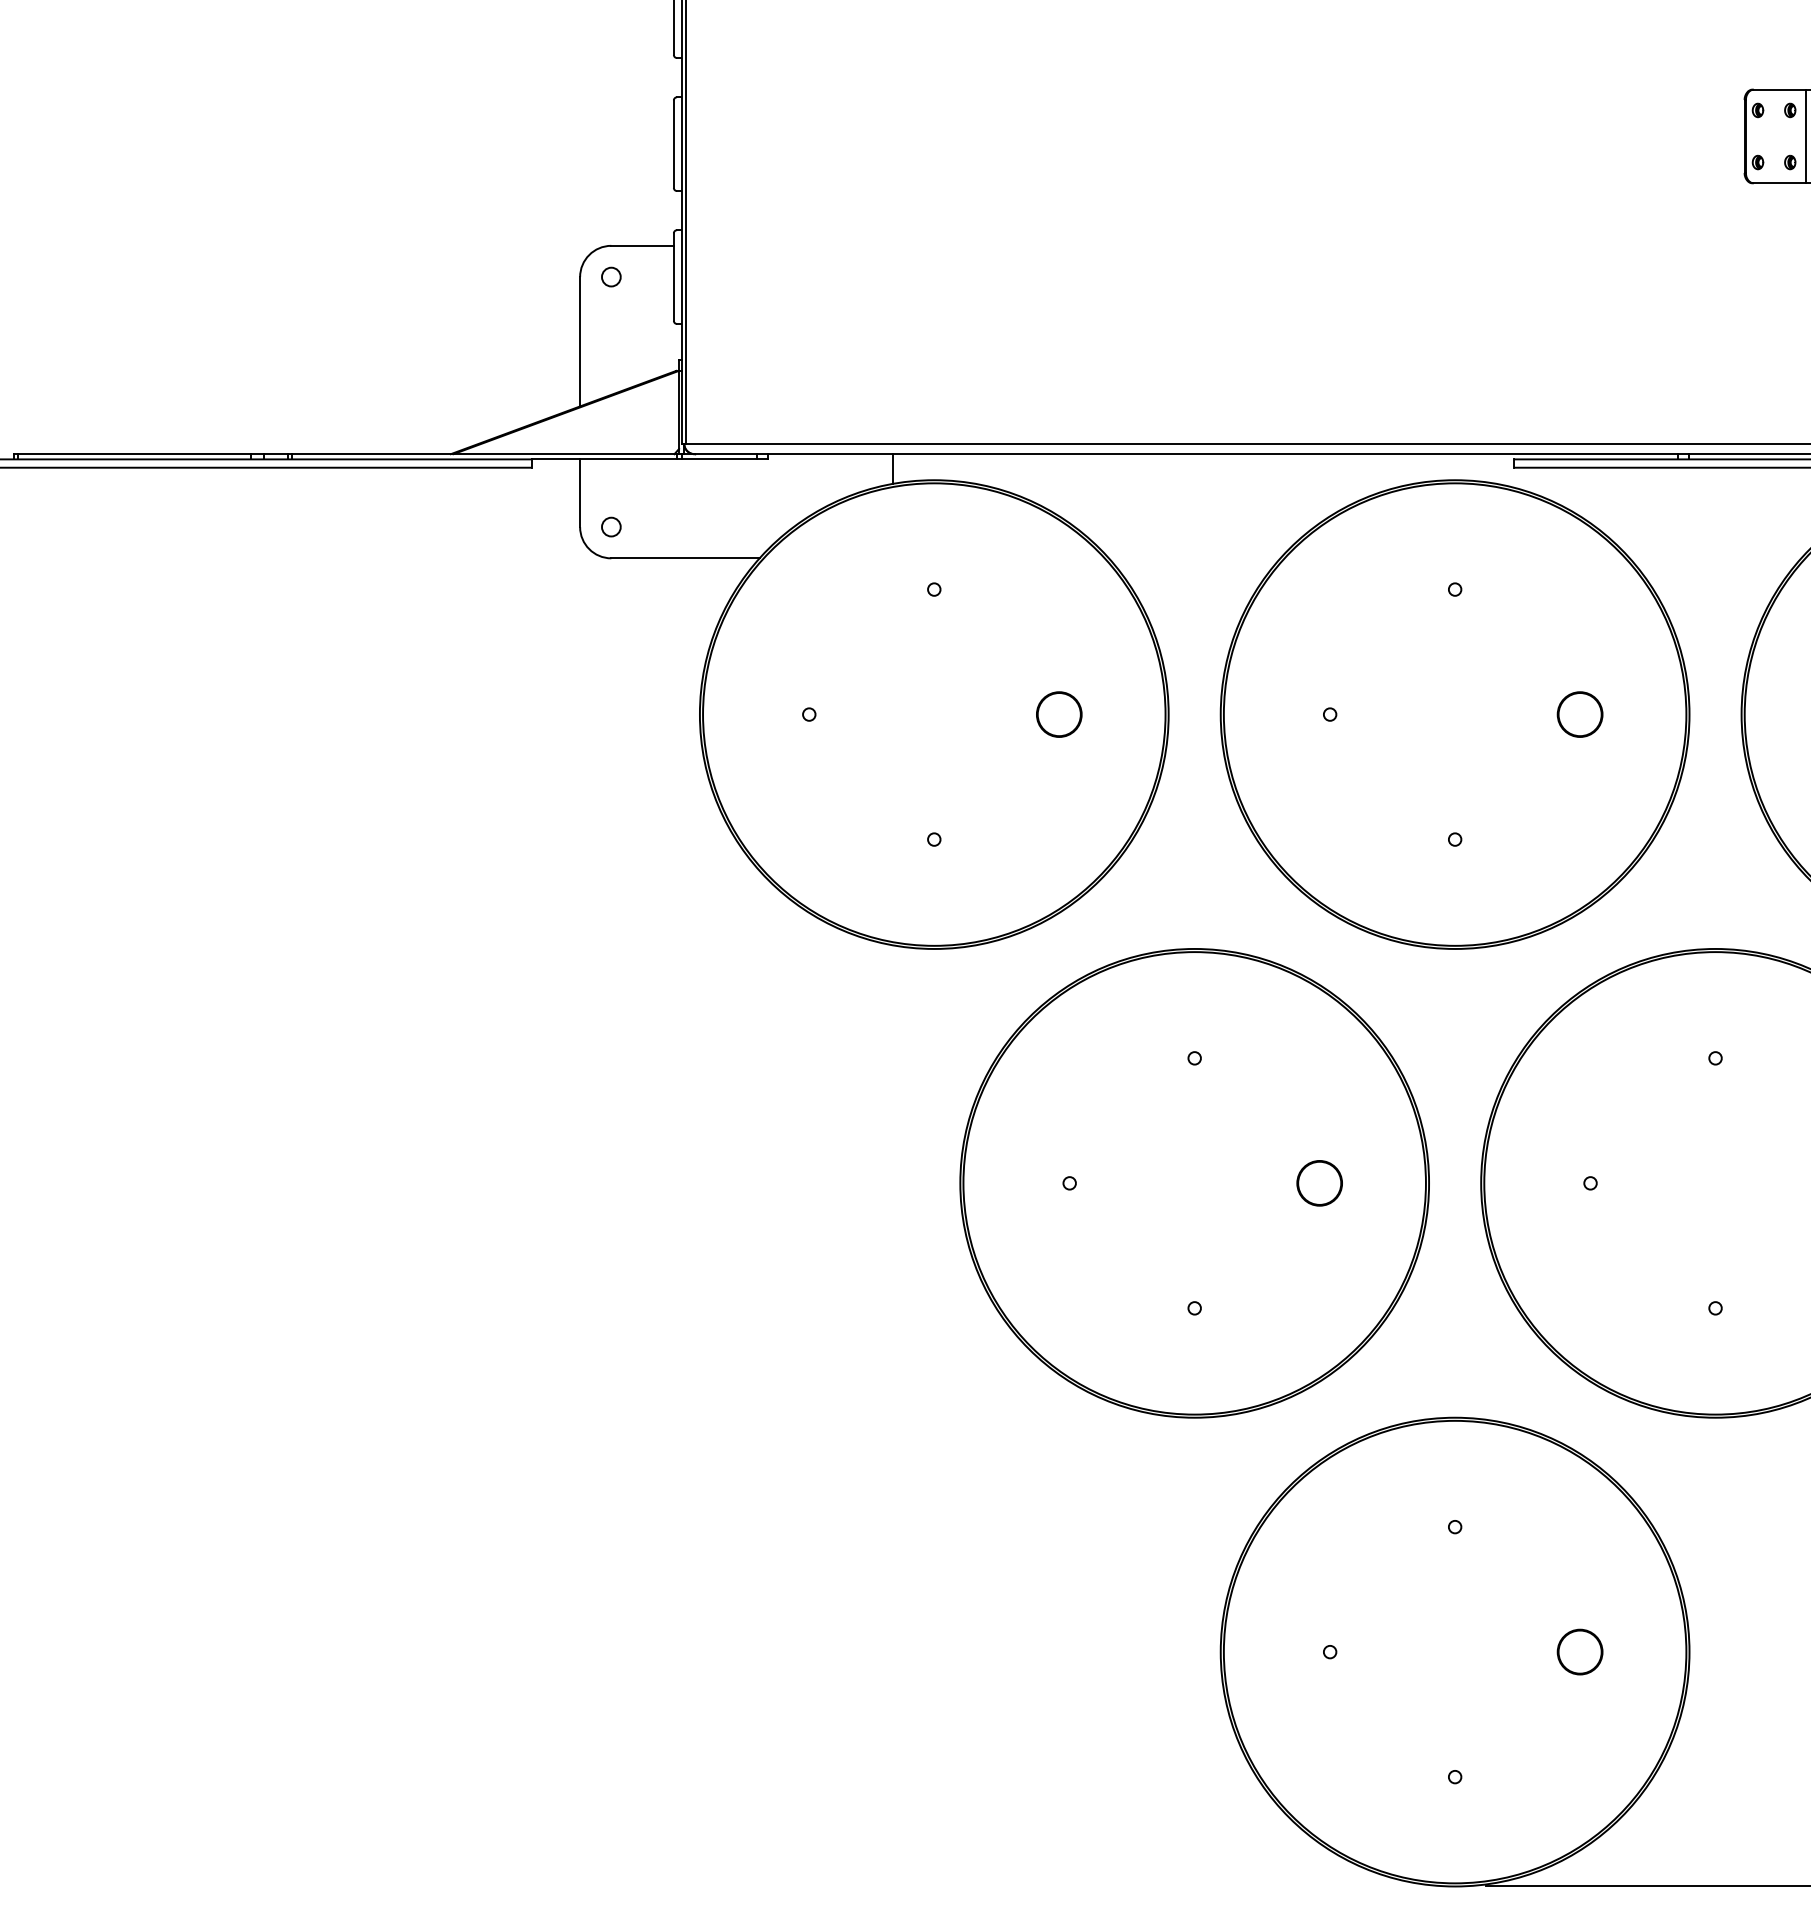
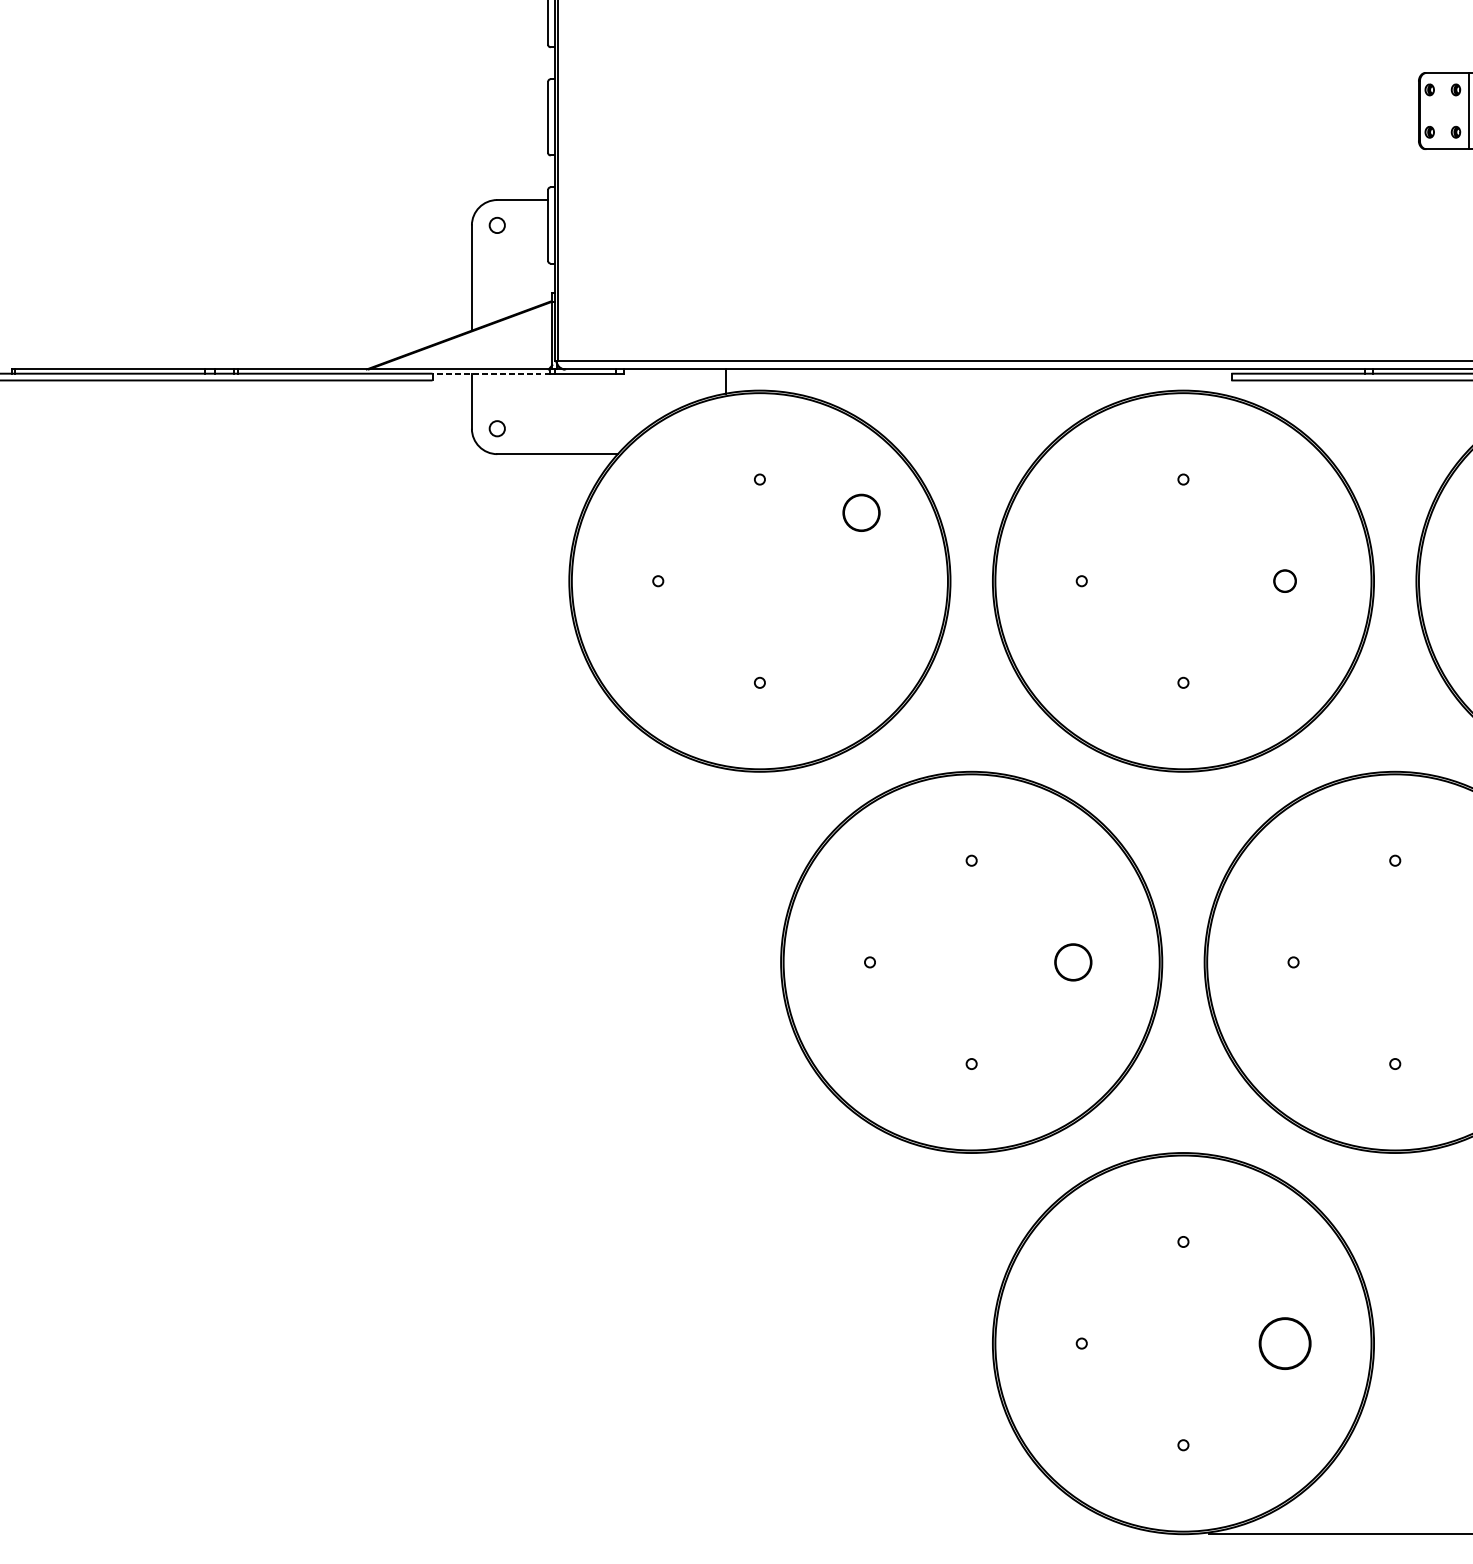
line: (603, 459) -> (490, 373), solid -> dashed
circle: (1059, 714) -> (861, 512), moved
part: (1579, 714) -> (1284, 581), size x0.6
part: (1579, 1651) -> (1284, 1343), size x1.4

